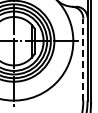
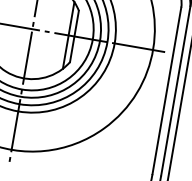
line: (83, 59) -> (167, 90), dashed -> solid

